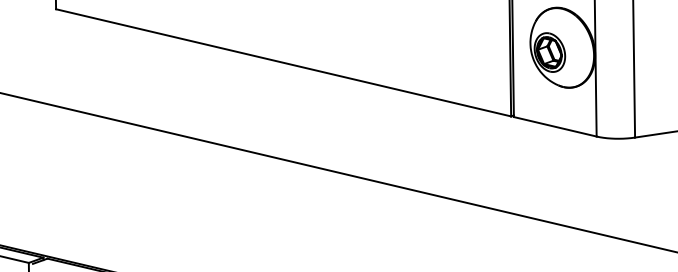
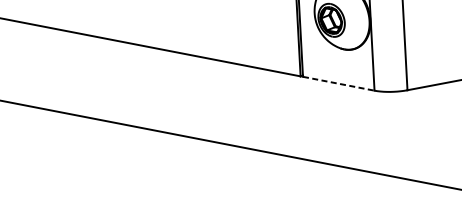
line: (555, 126) -> (338, 83), solid -> dashed

